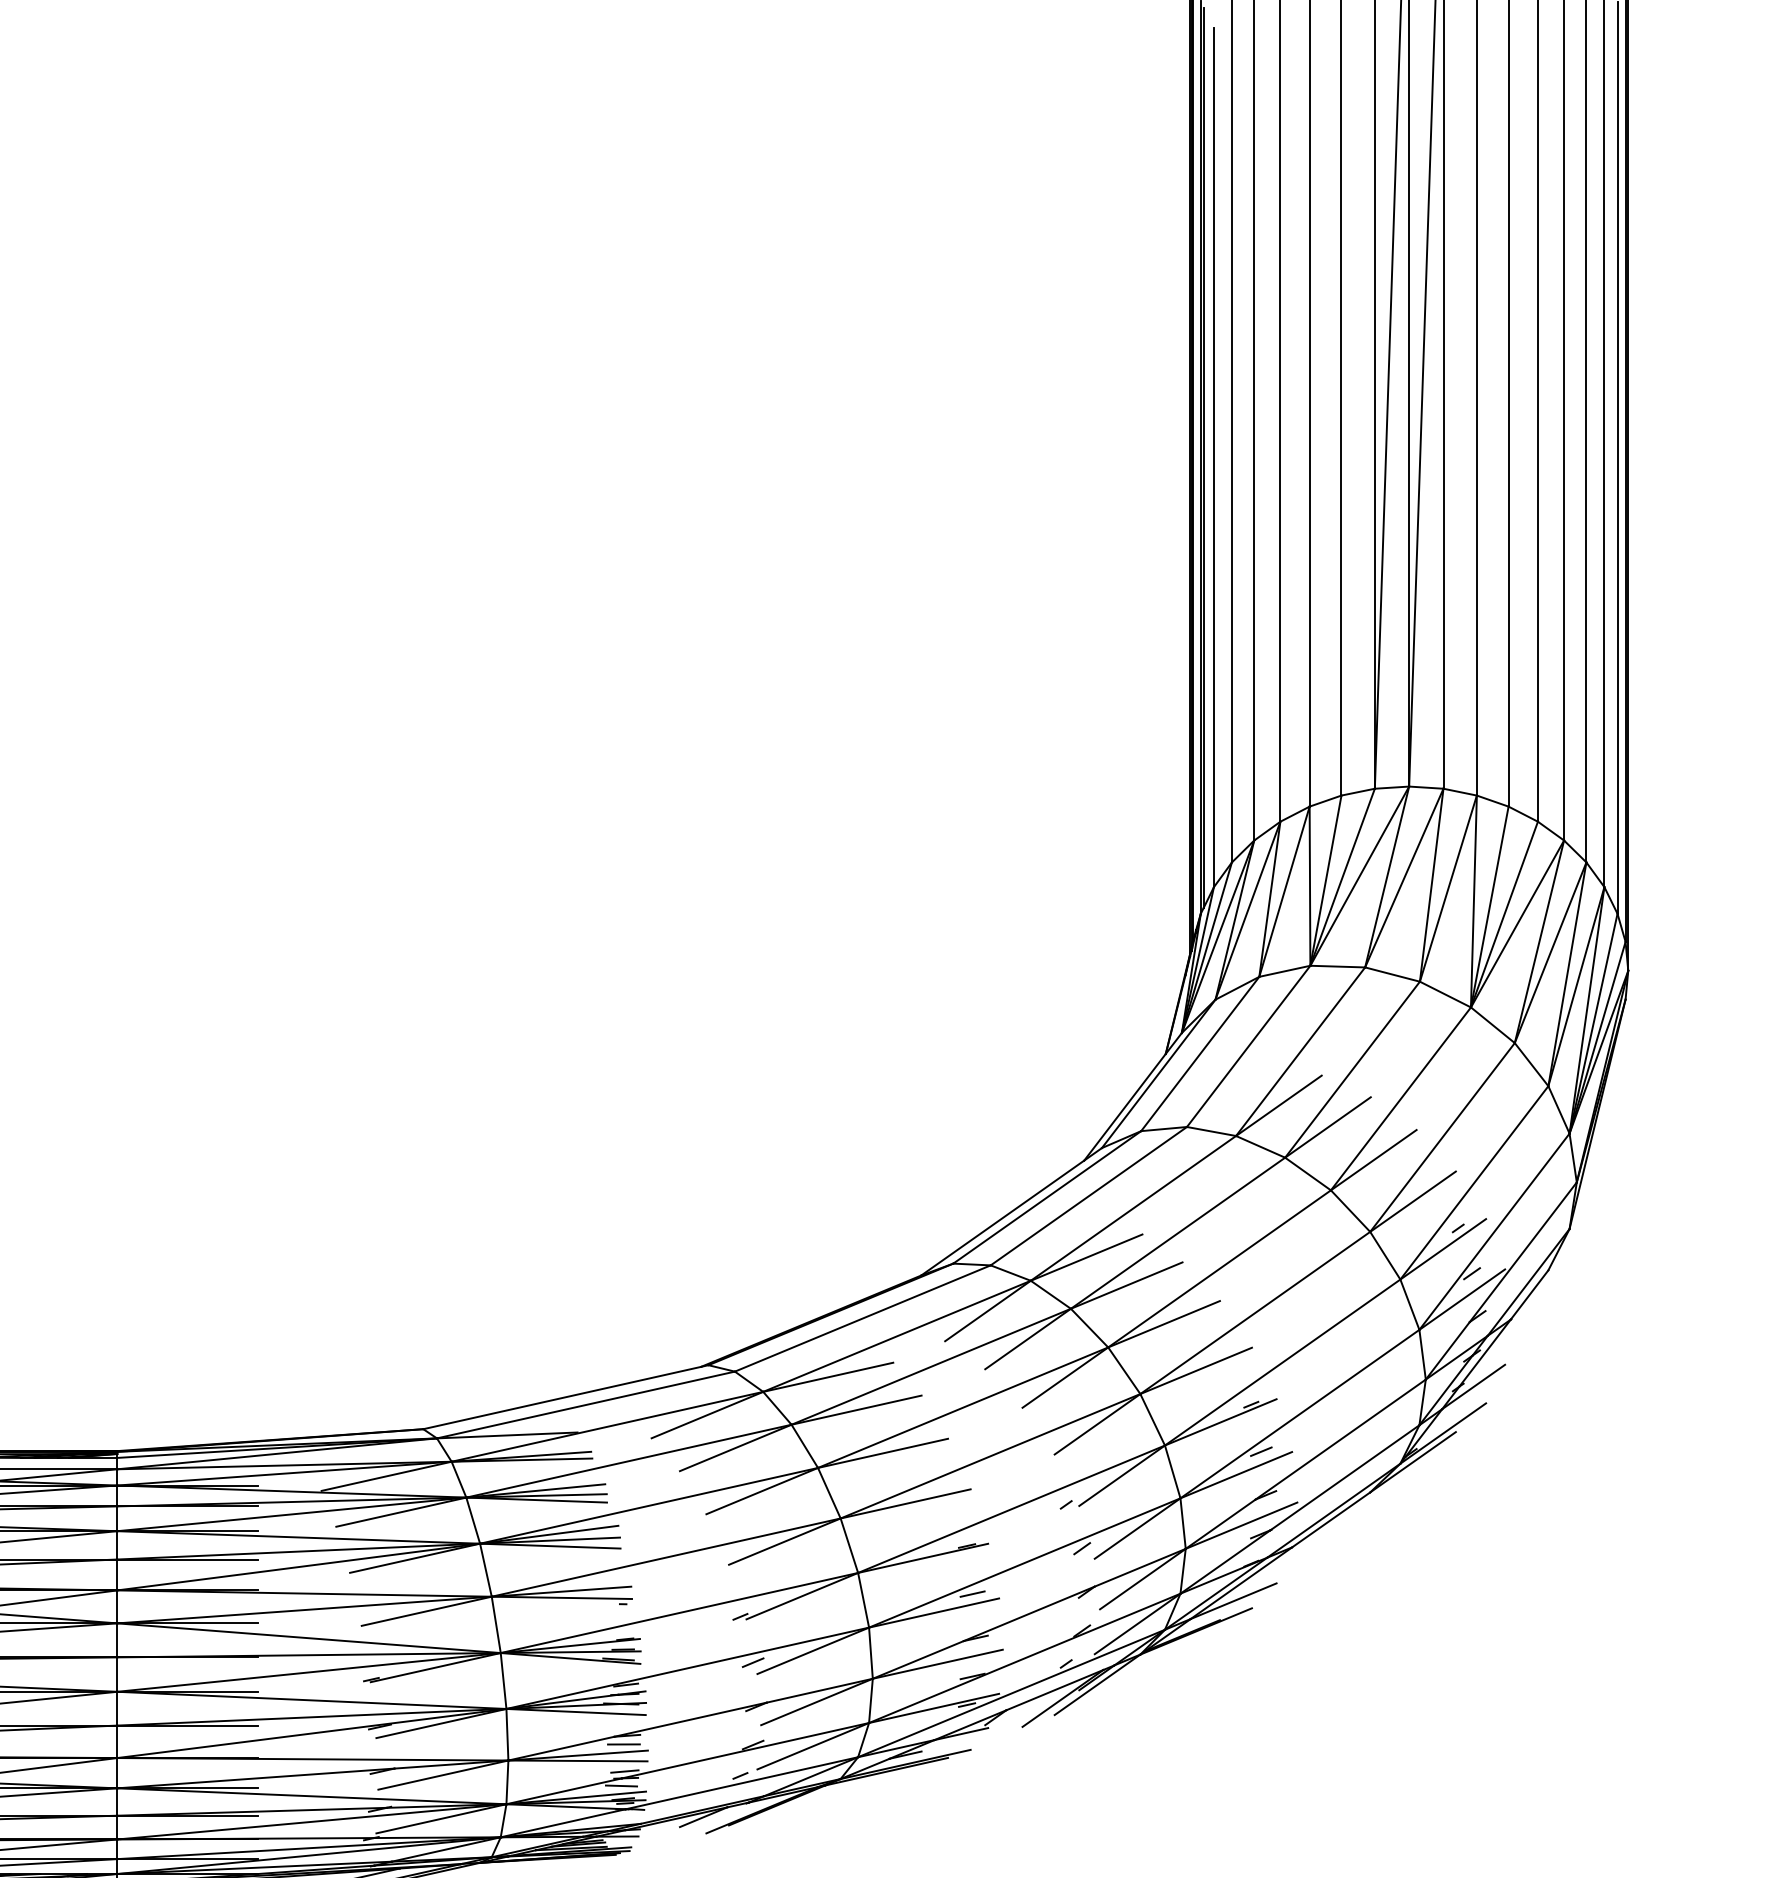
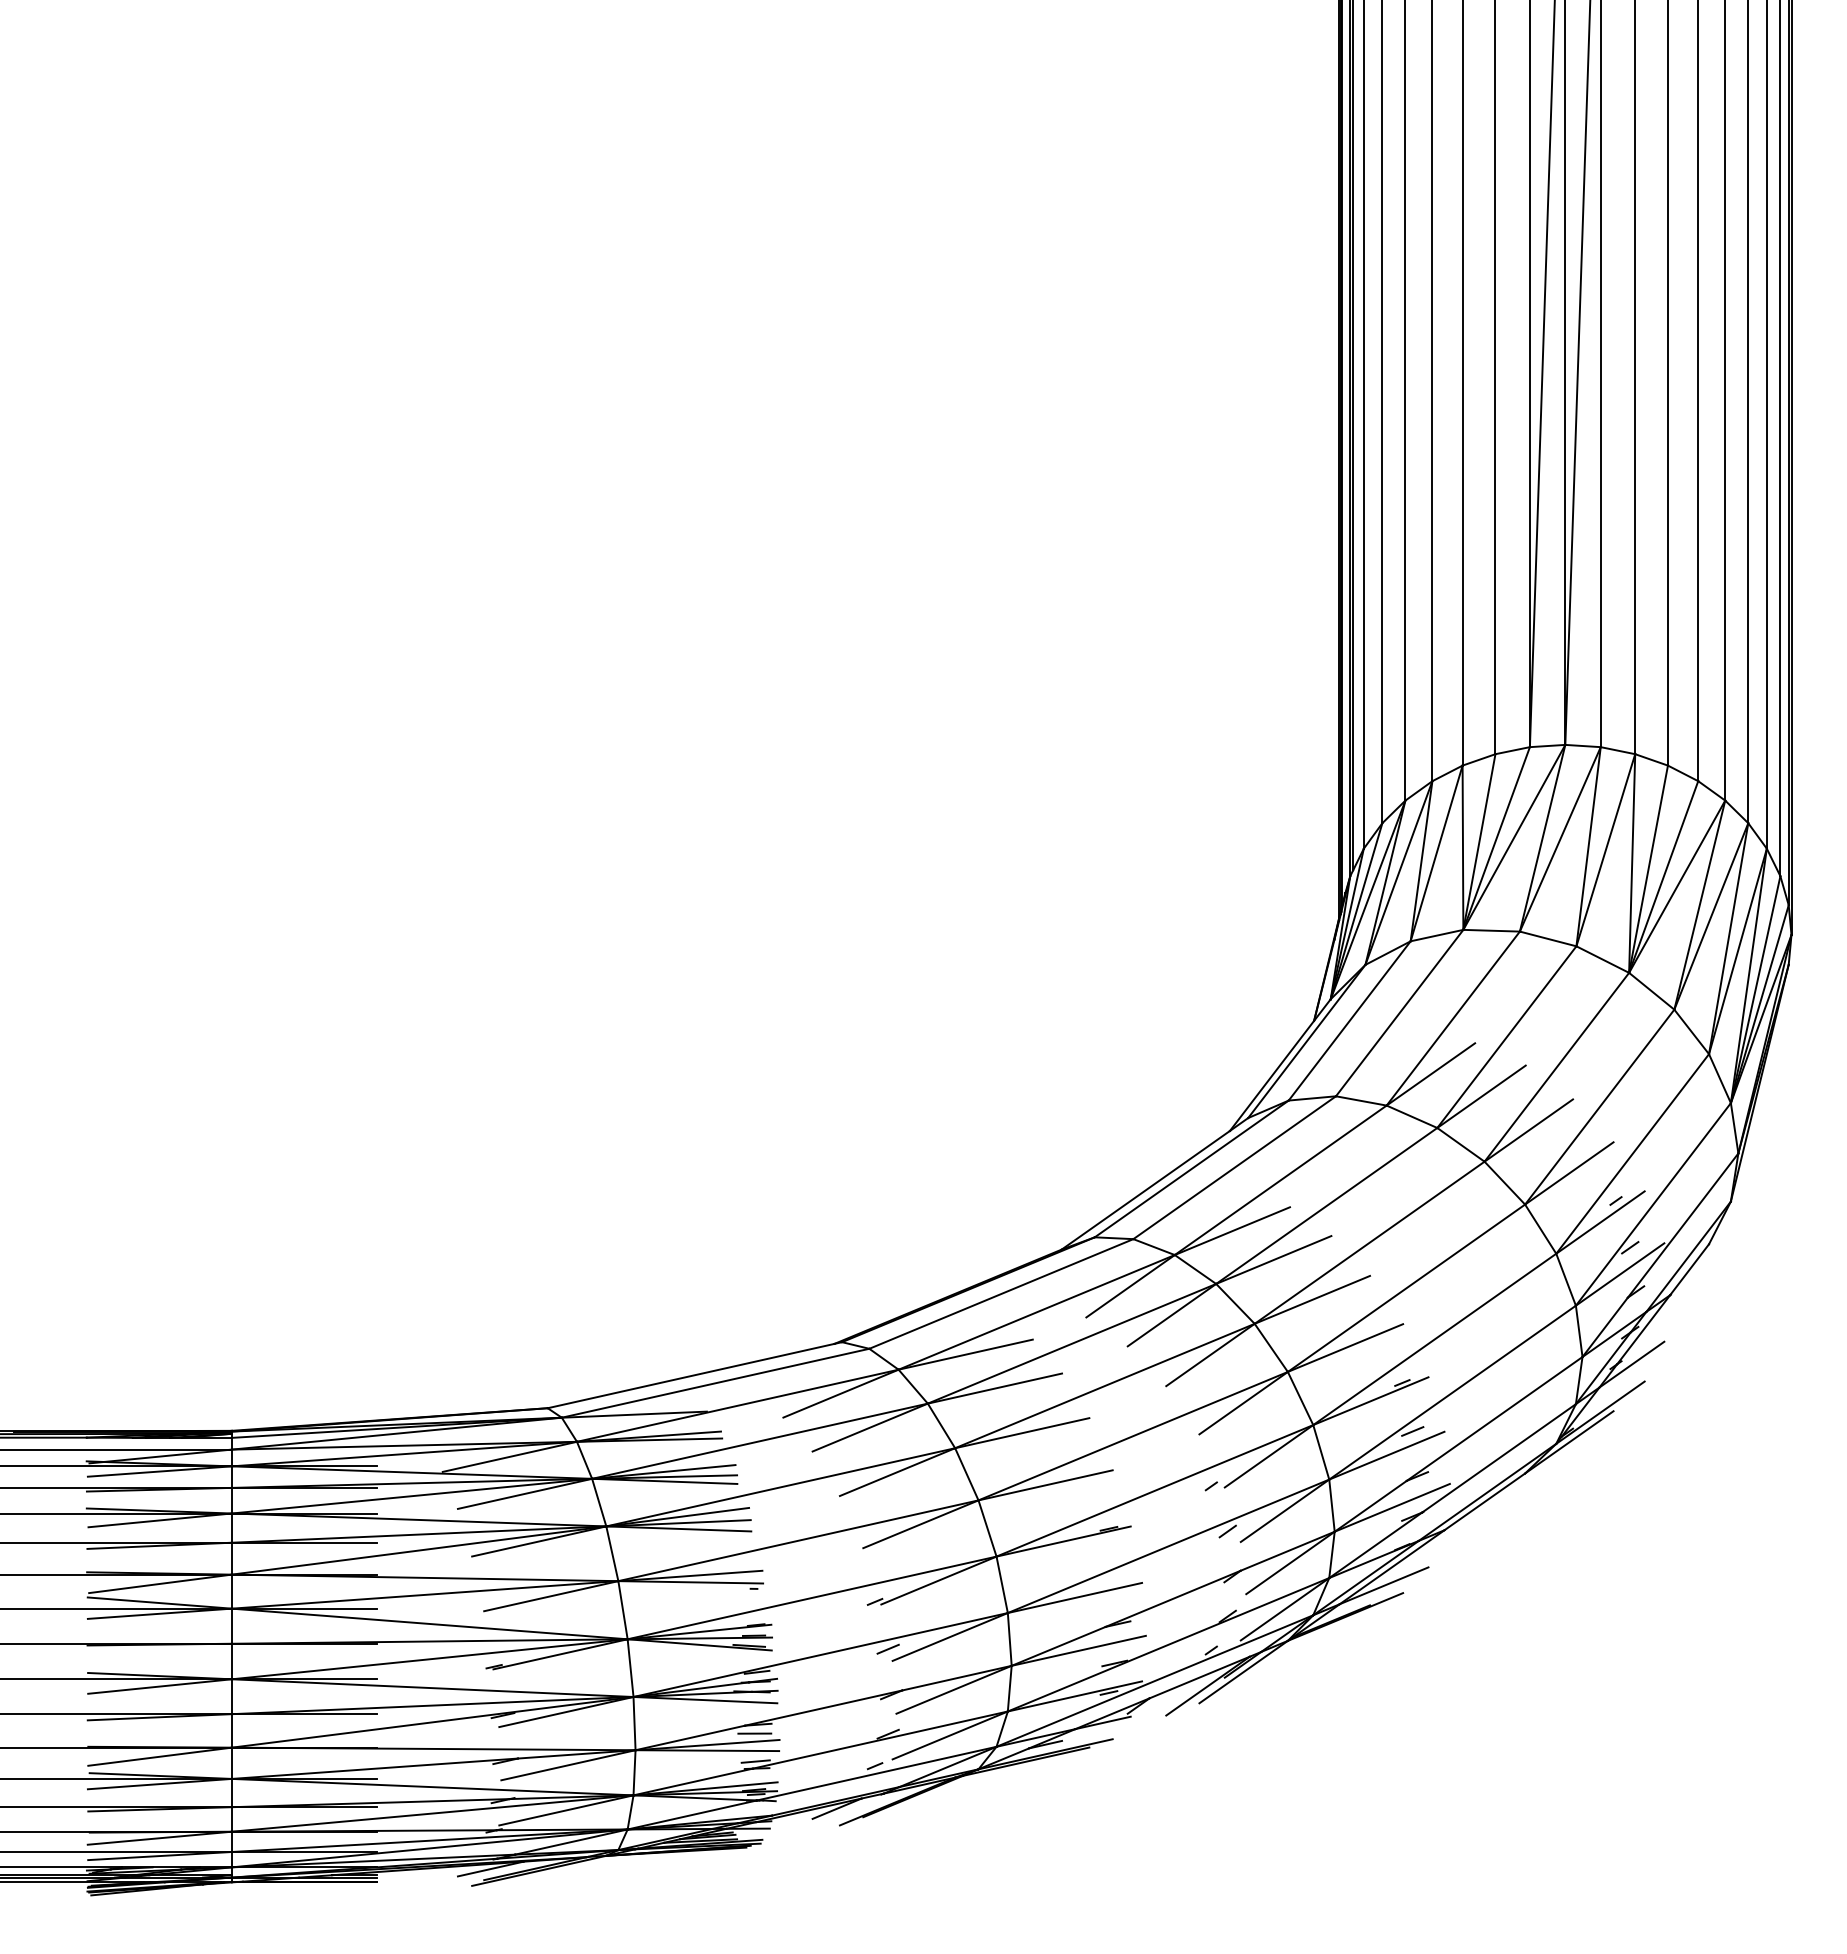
line: (972, 1594) -> (1114, 1578), removed
line: (621, 1785) -> (752, 1776), removed

